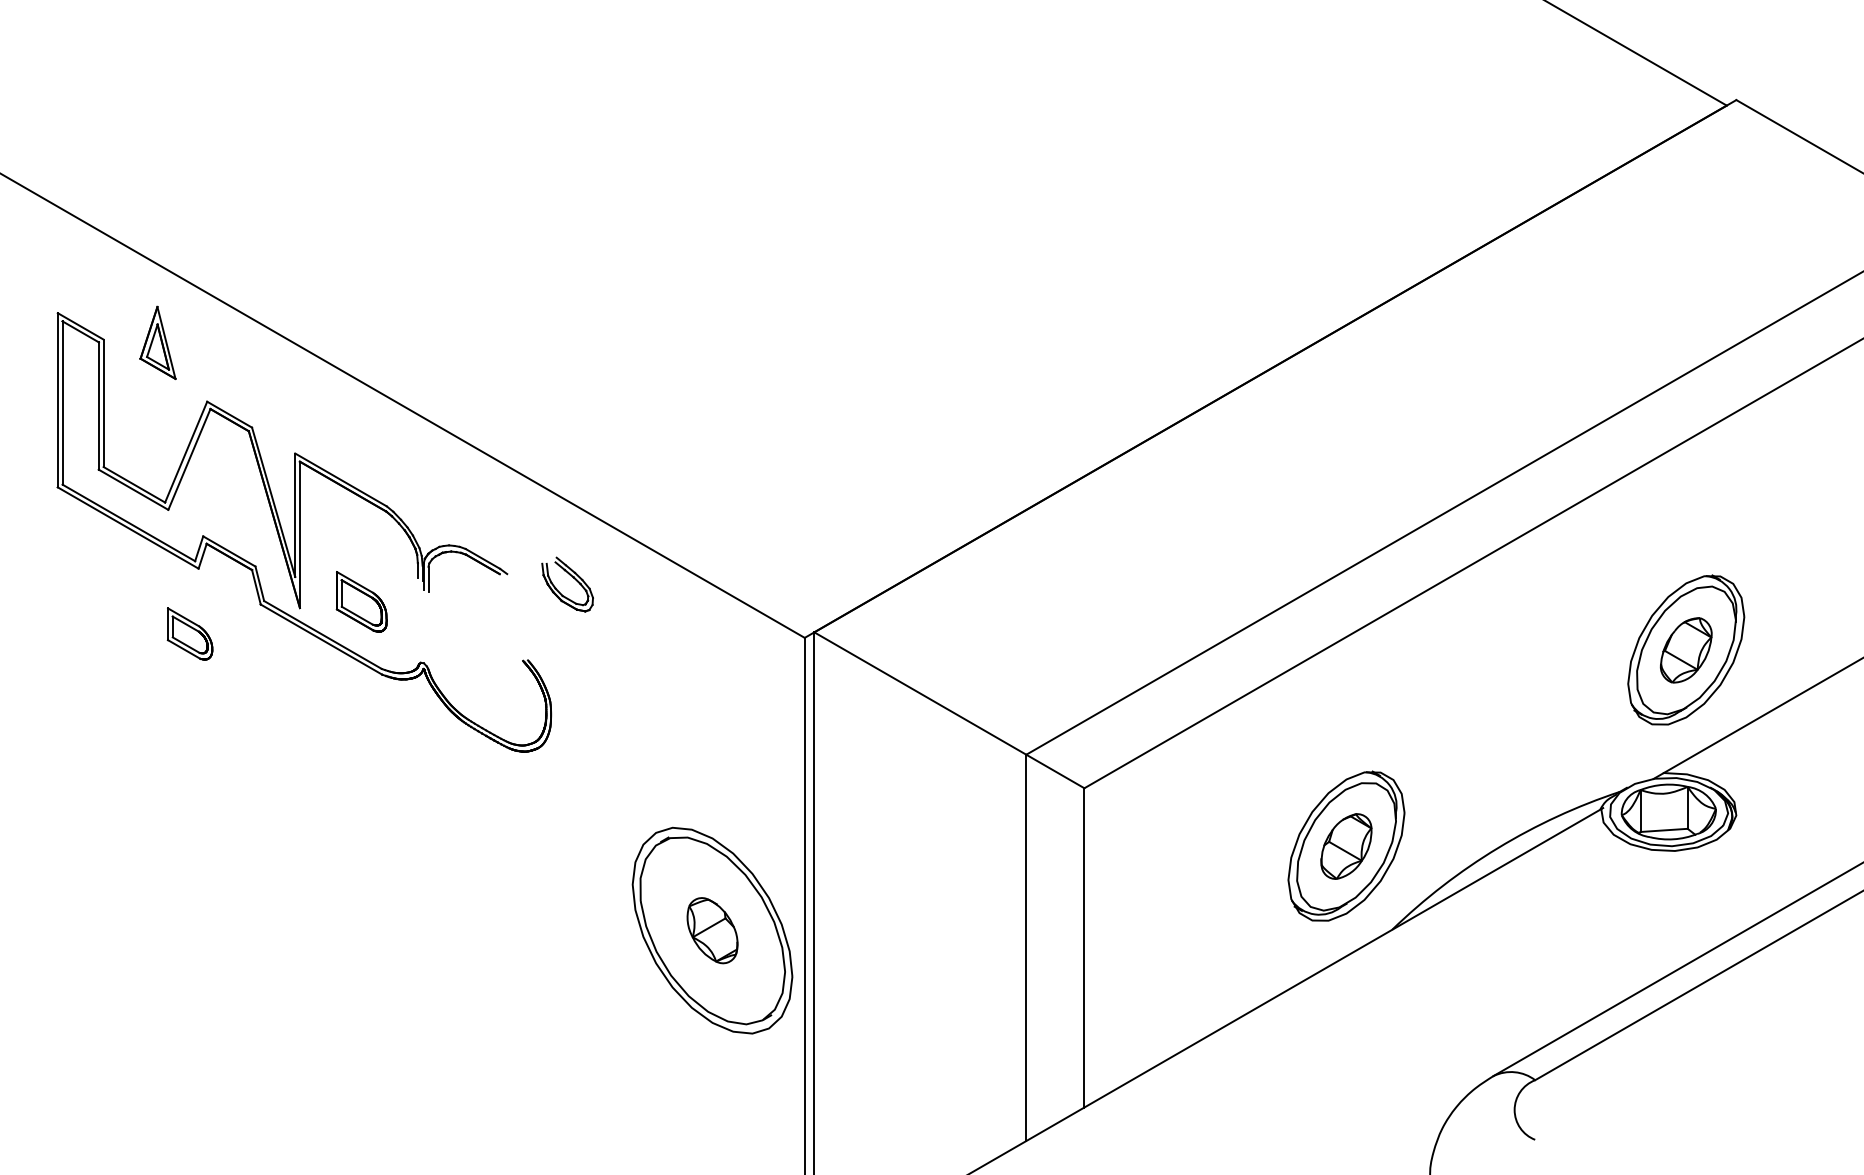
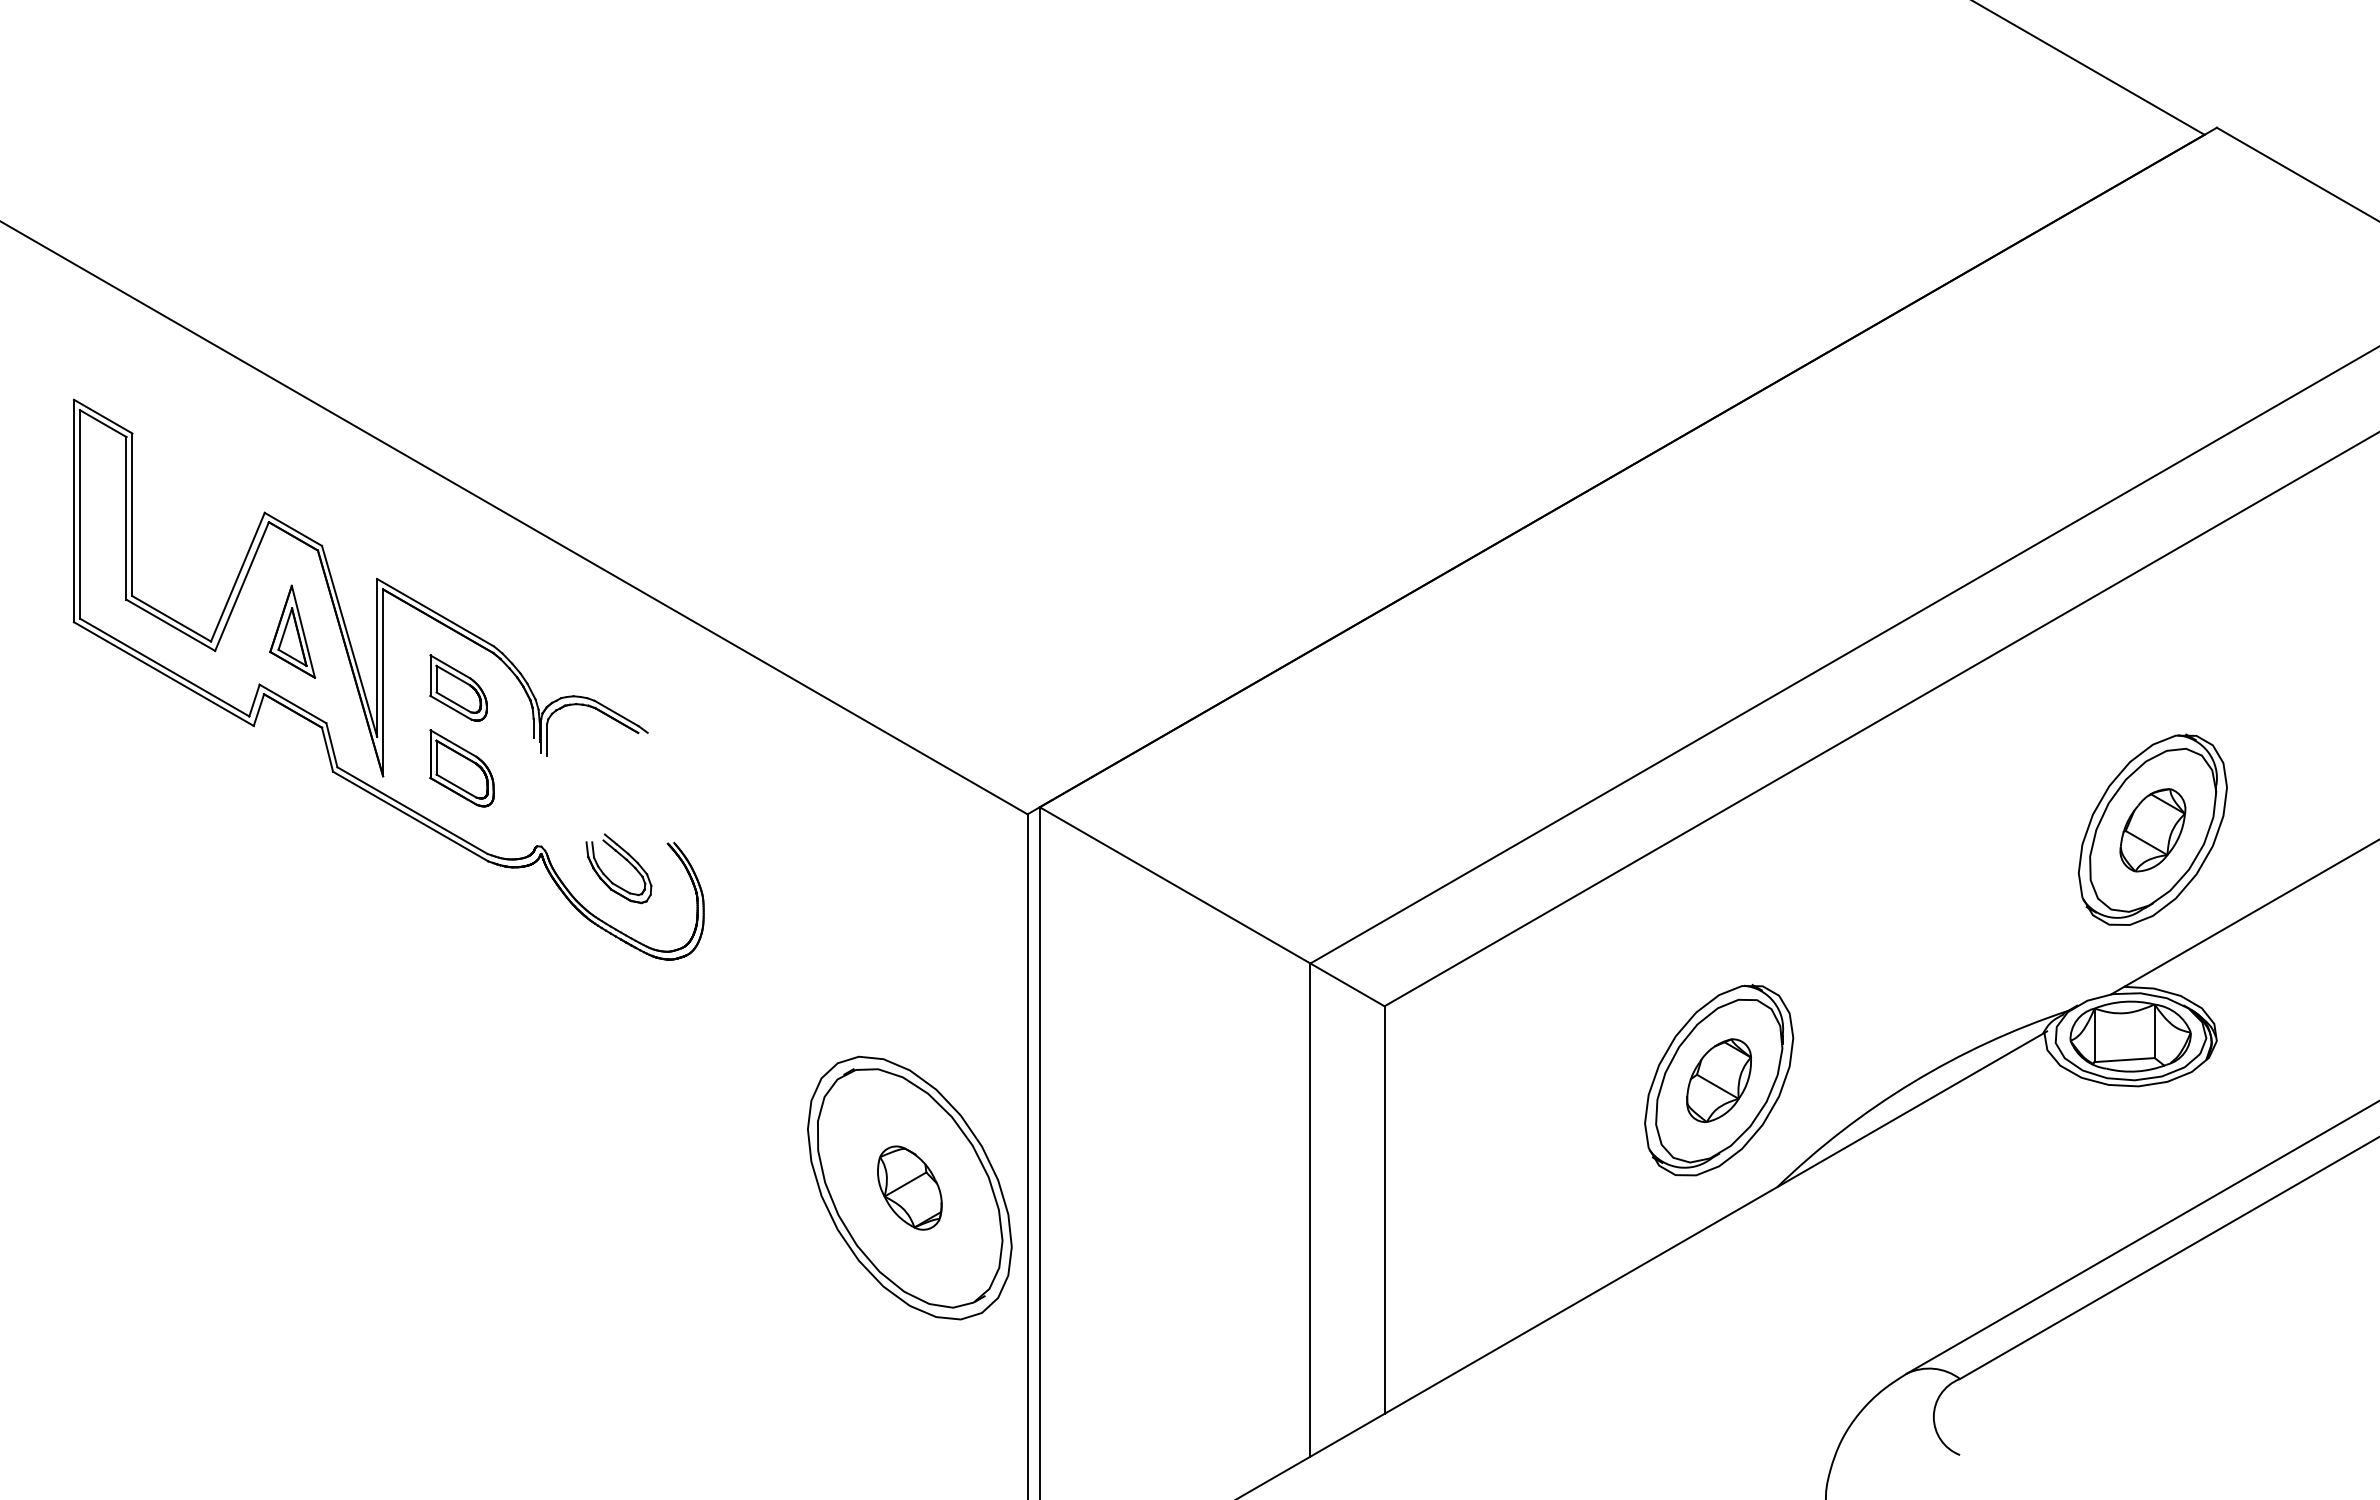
part: (157, 342) -> (291, 631), moved
part: (573, 578) -> (626, 861), moved
part: (189, 633) -> (457, 687), moved

